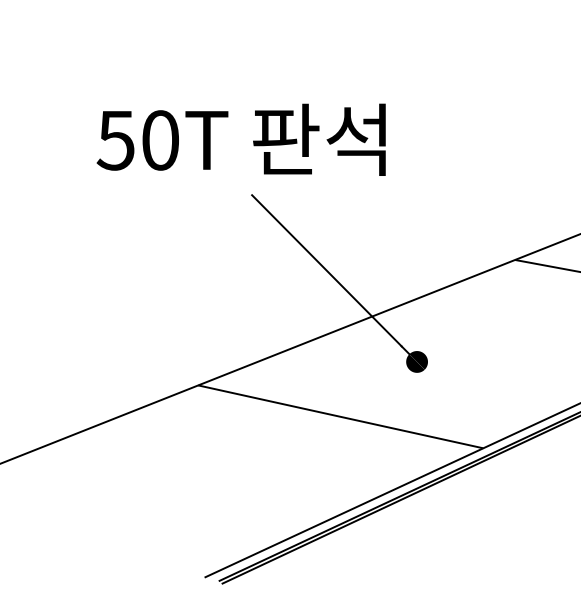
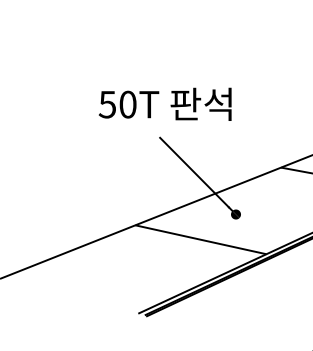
text: (242, 137) -> (165, 103), moved

